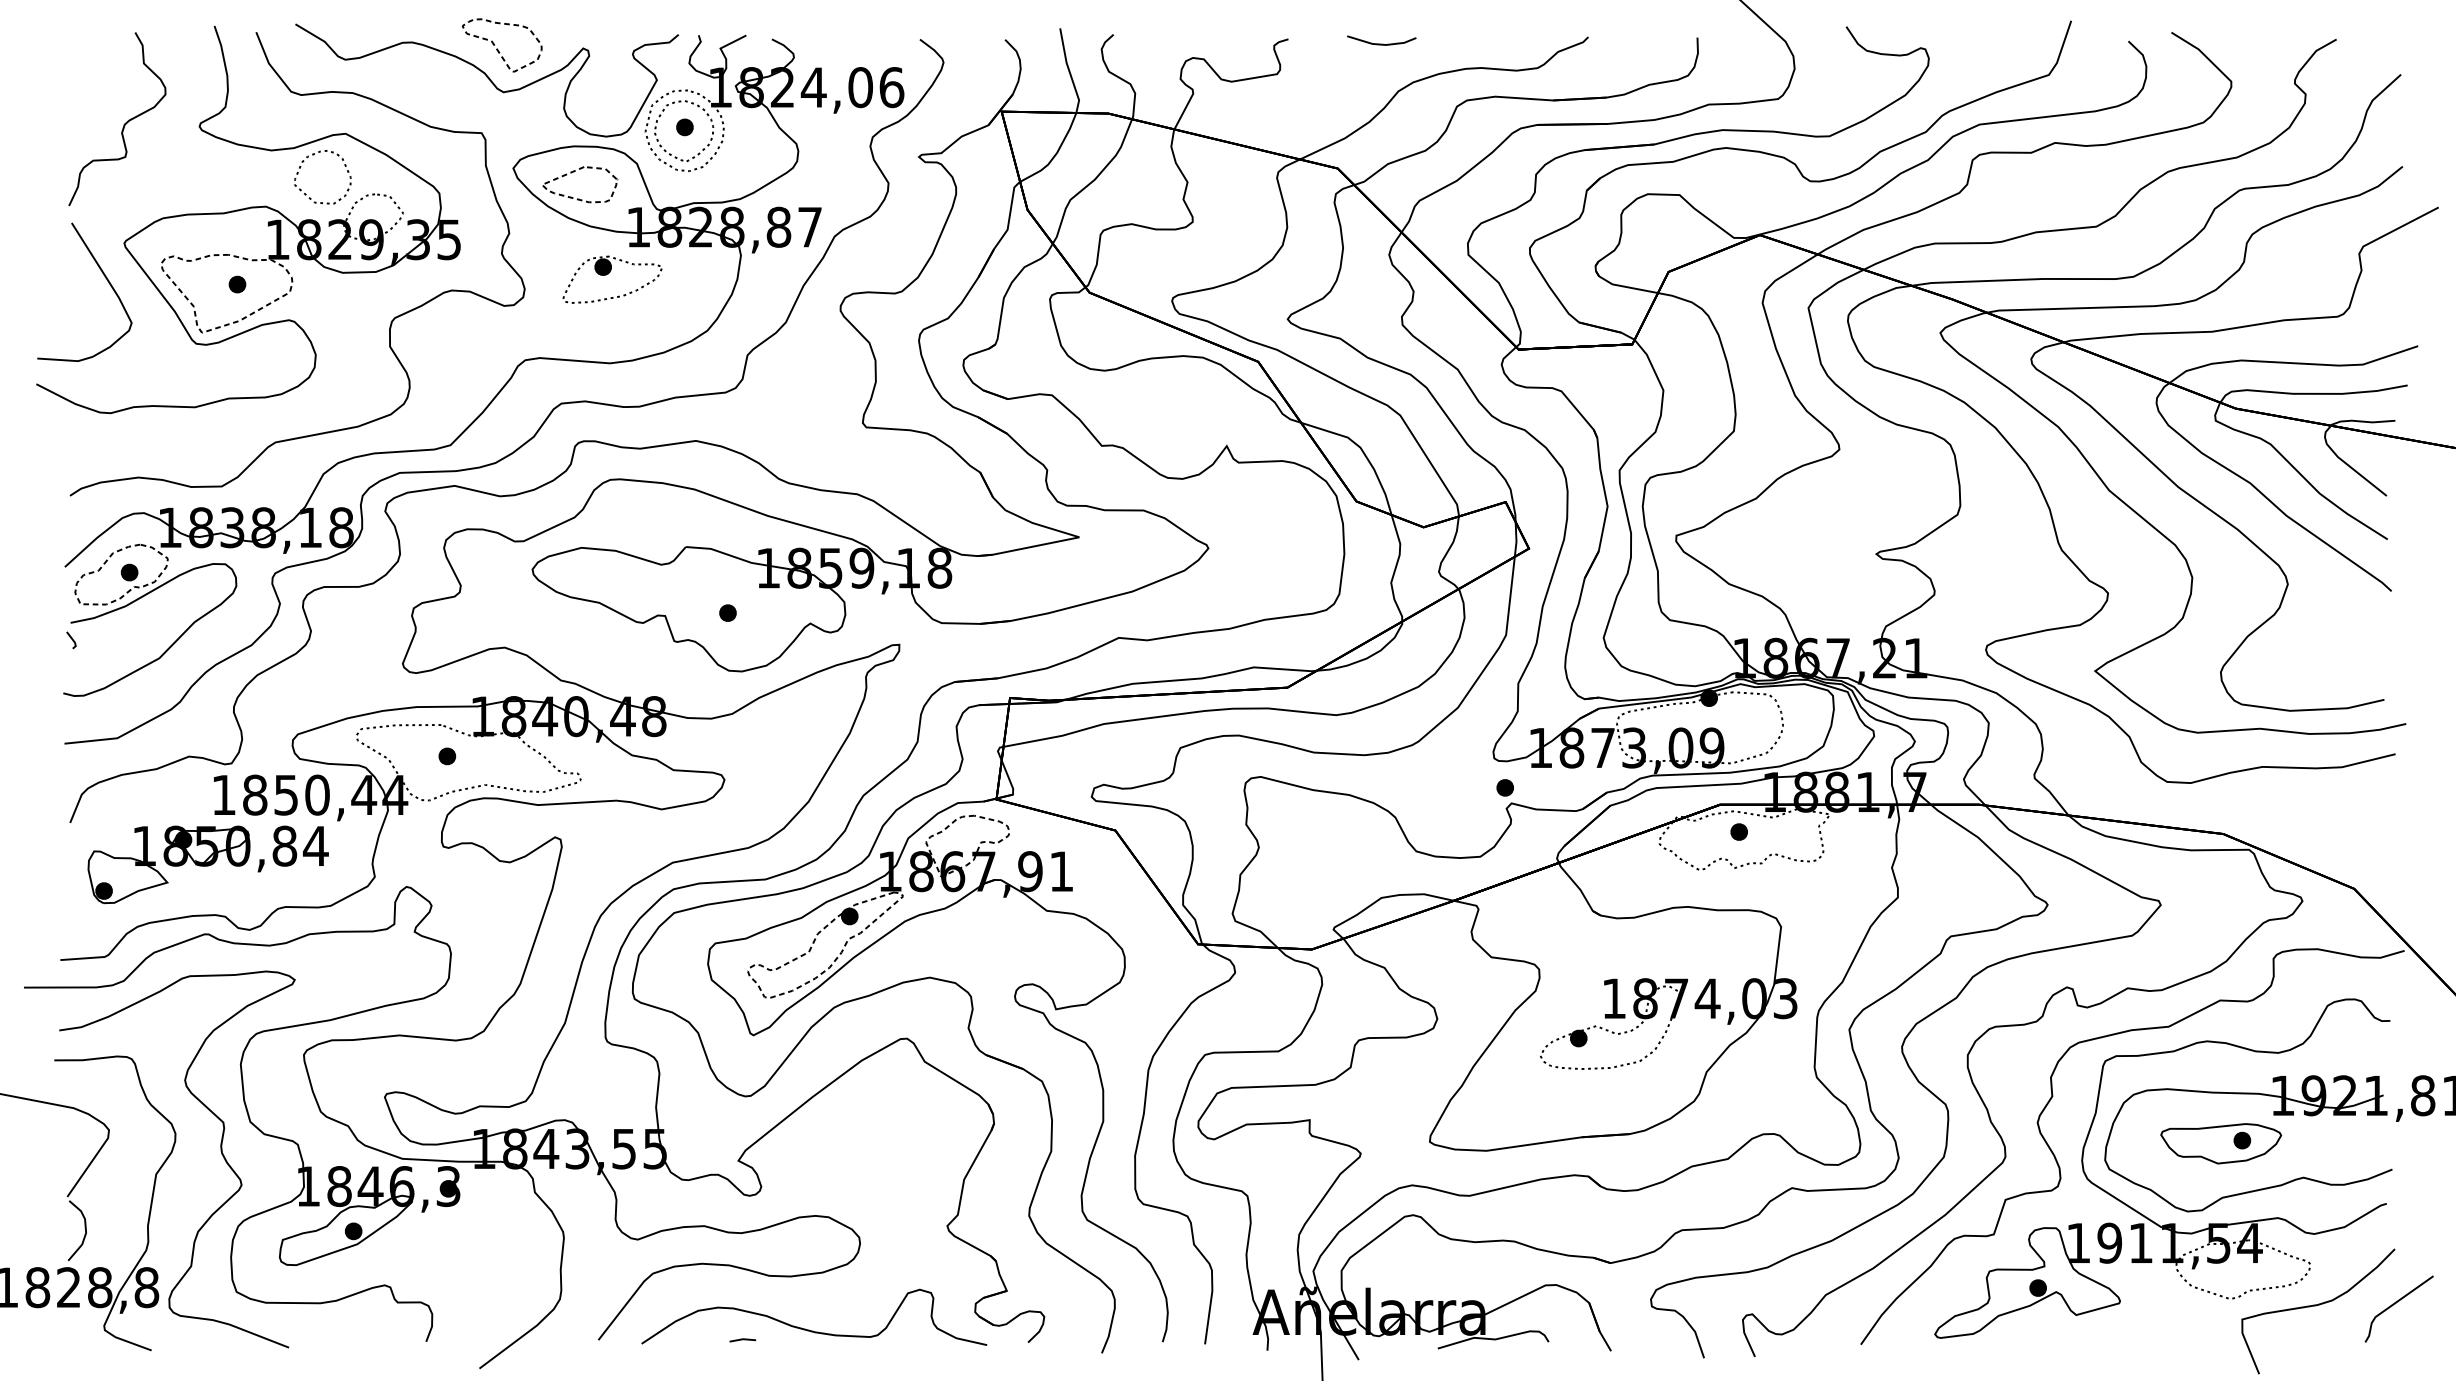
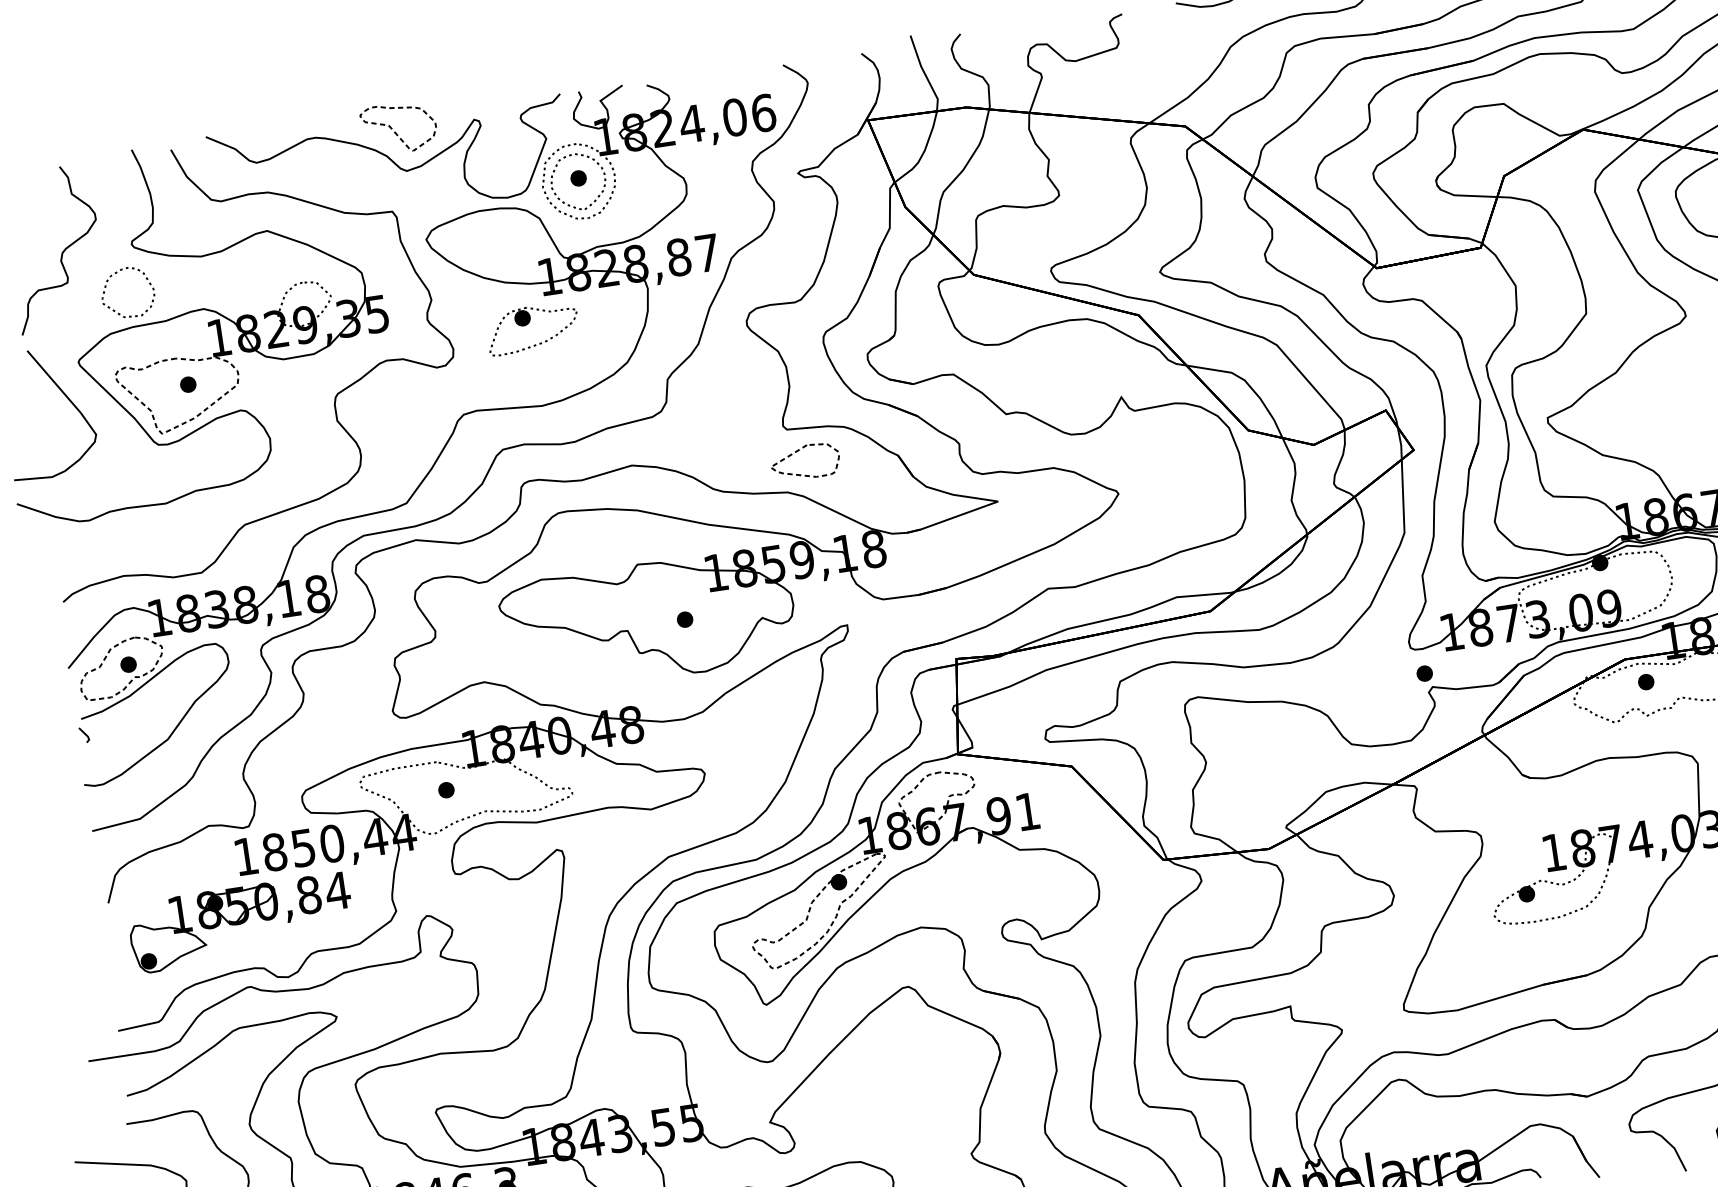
part: (574, 172) -> (798, 451), moved
part: (310, 197) -> (119, 313), moved

